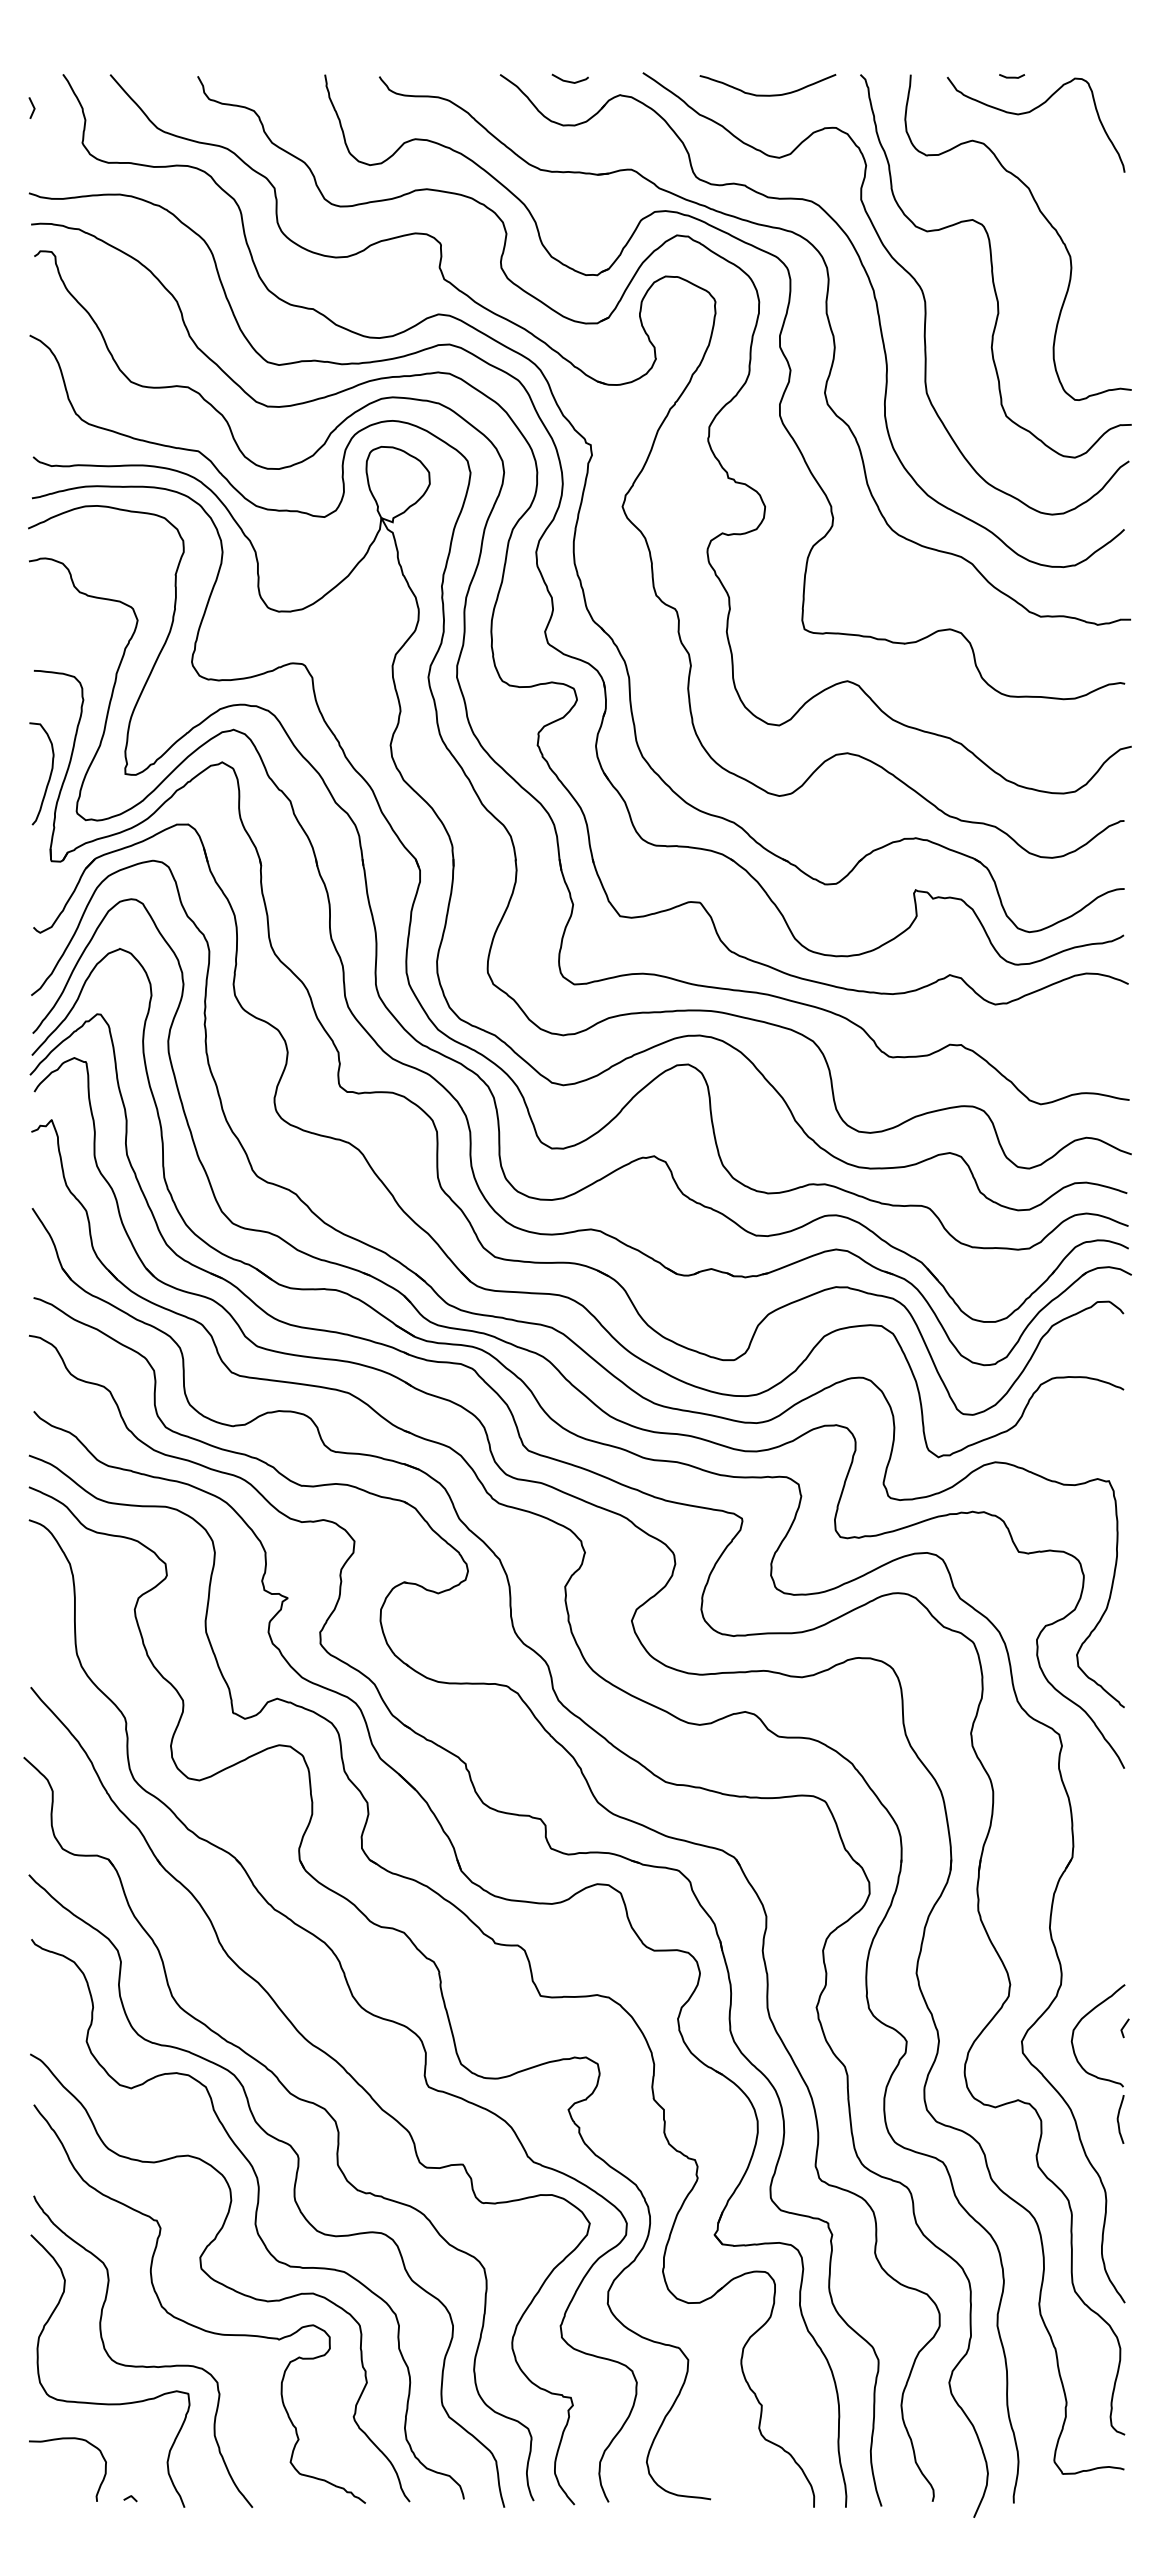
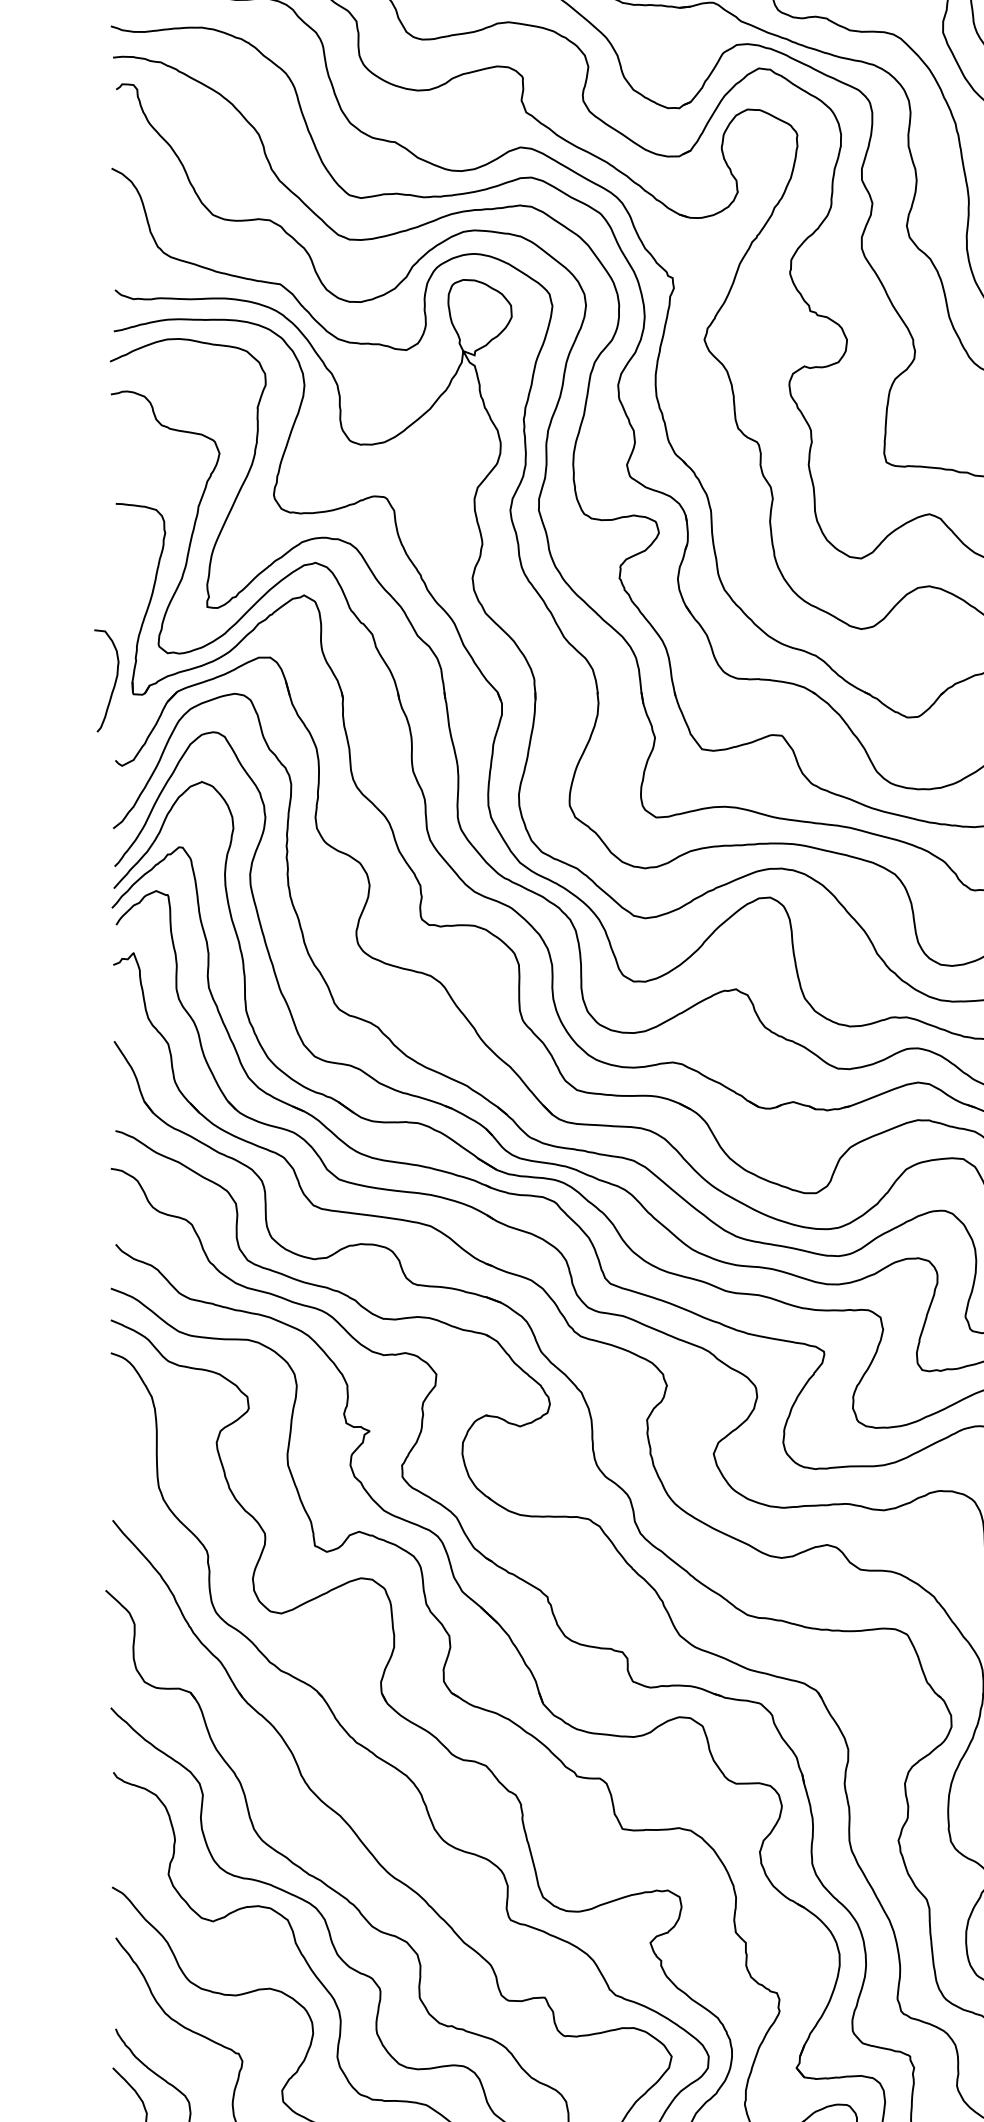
curve: (49, 775) -> (114, 682), moved

